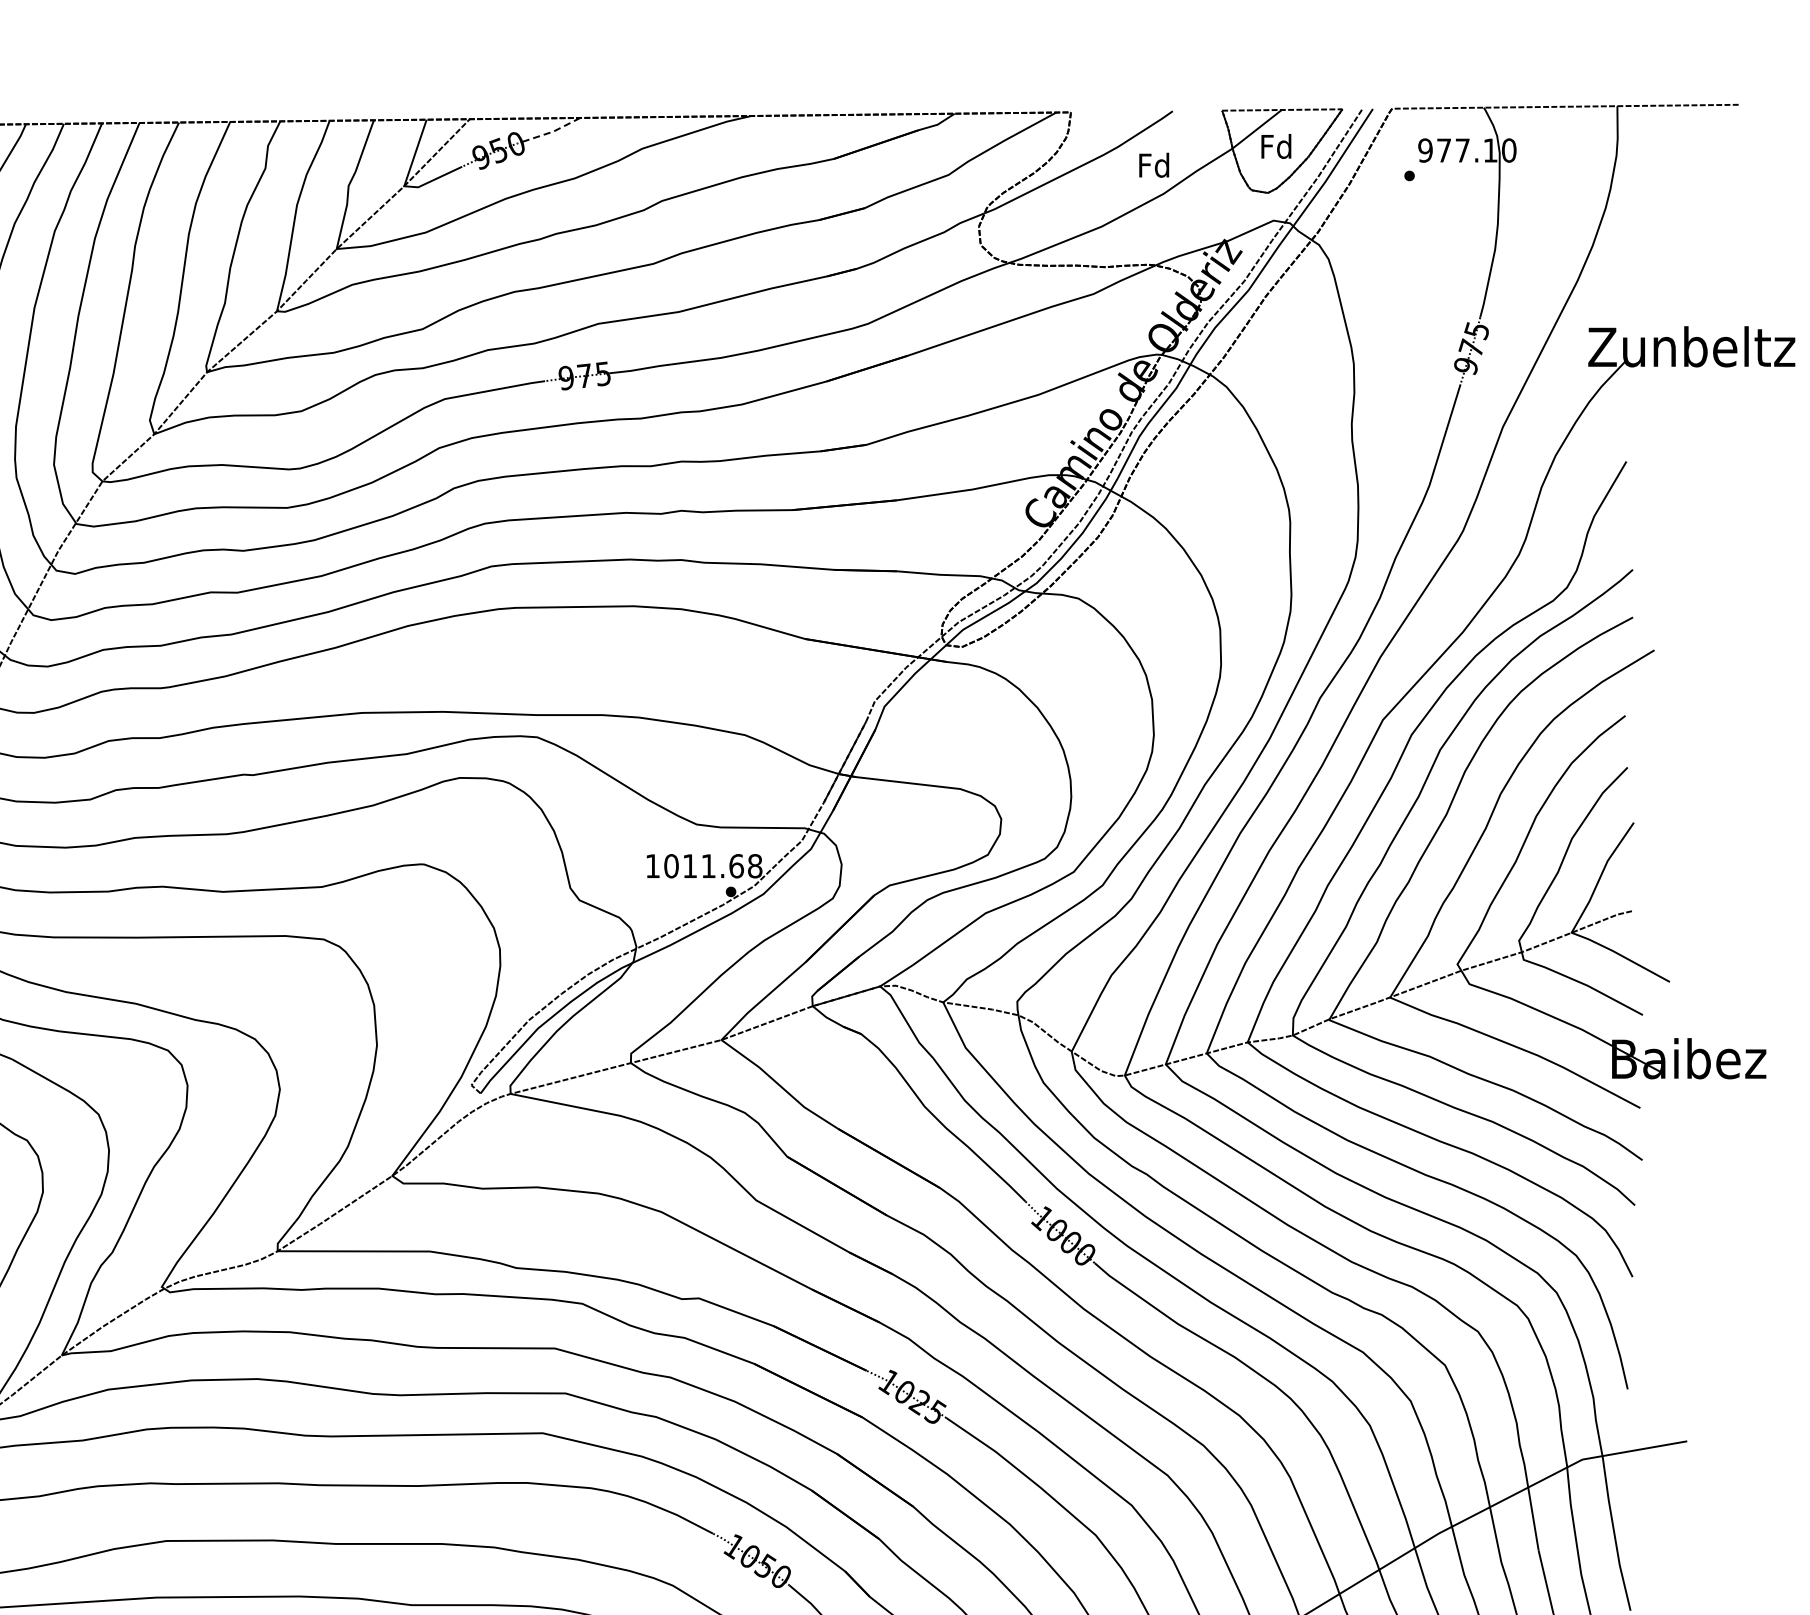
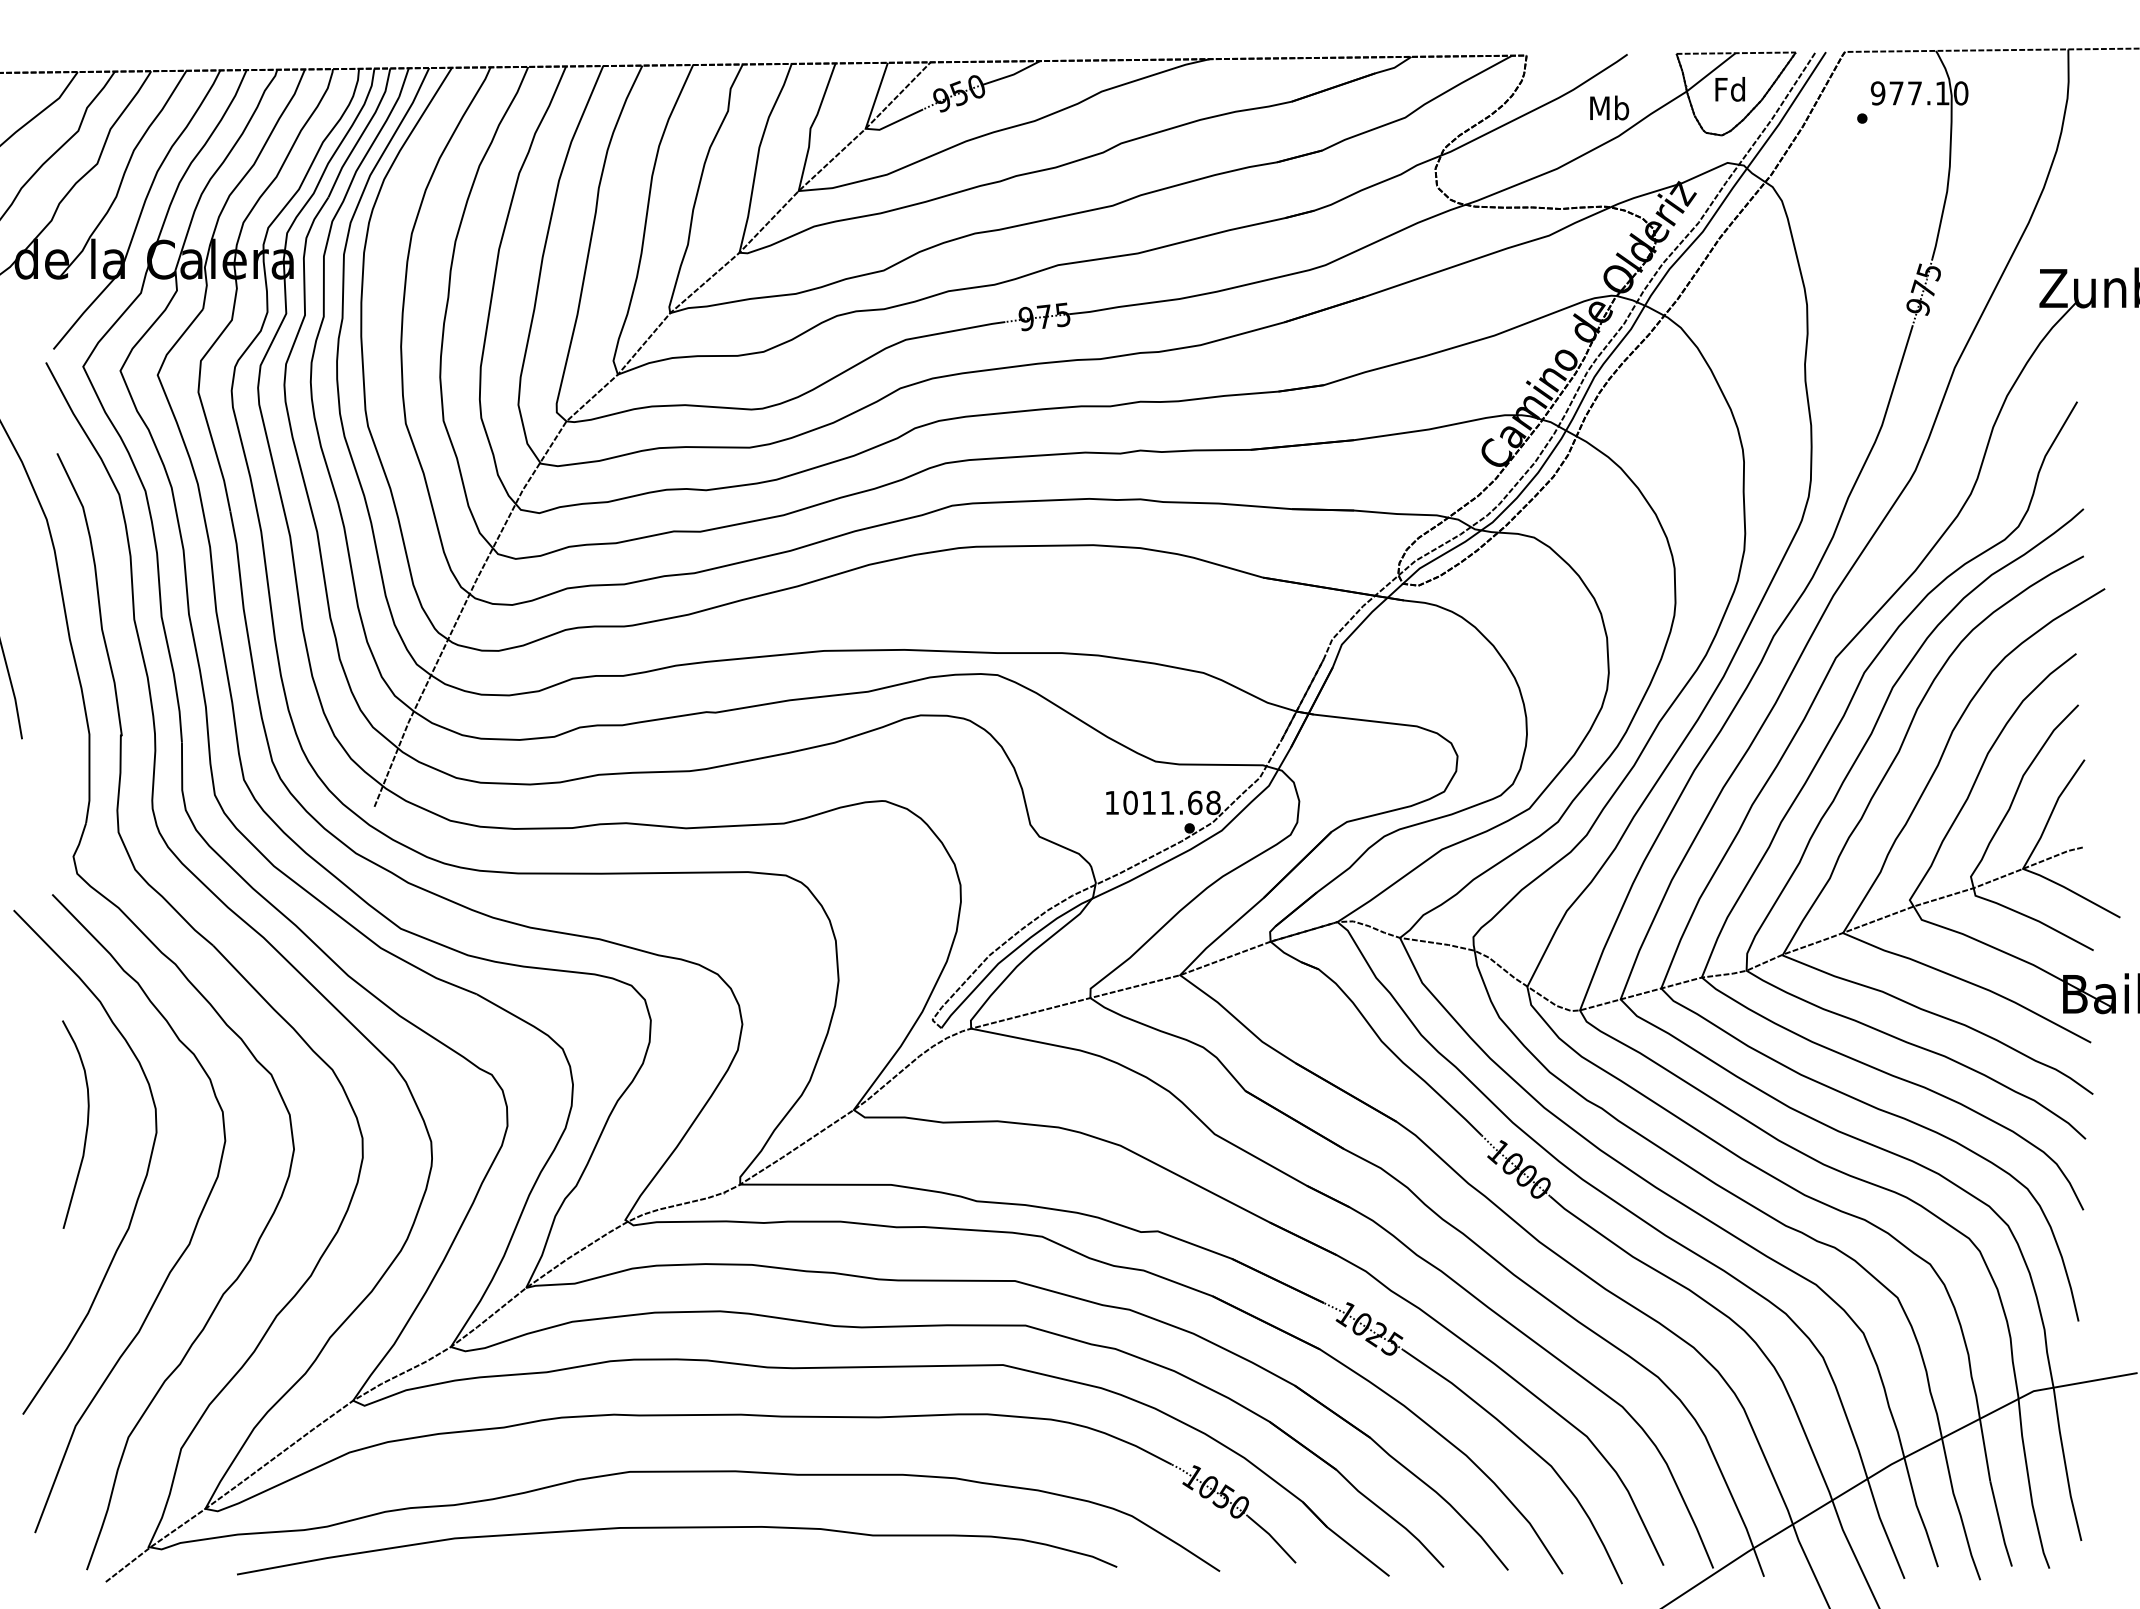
line: (552, 131) -> (1012, 74), dashed -> solid
text: (1154, 164) -> (1609, 107), Fd -> Mb

